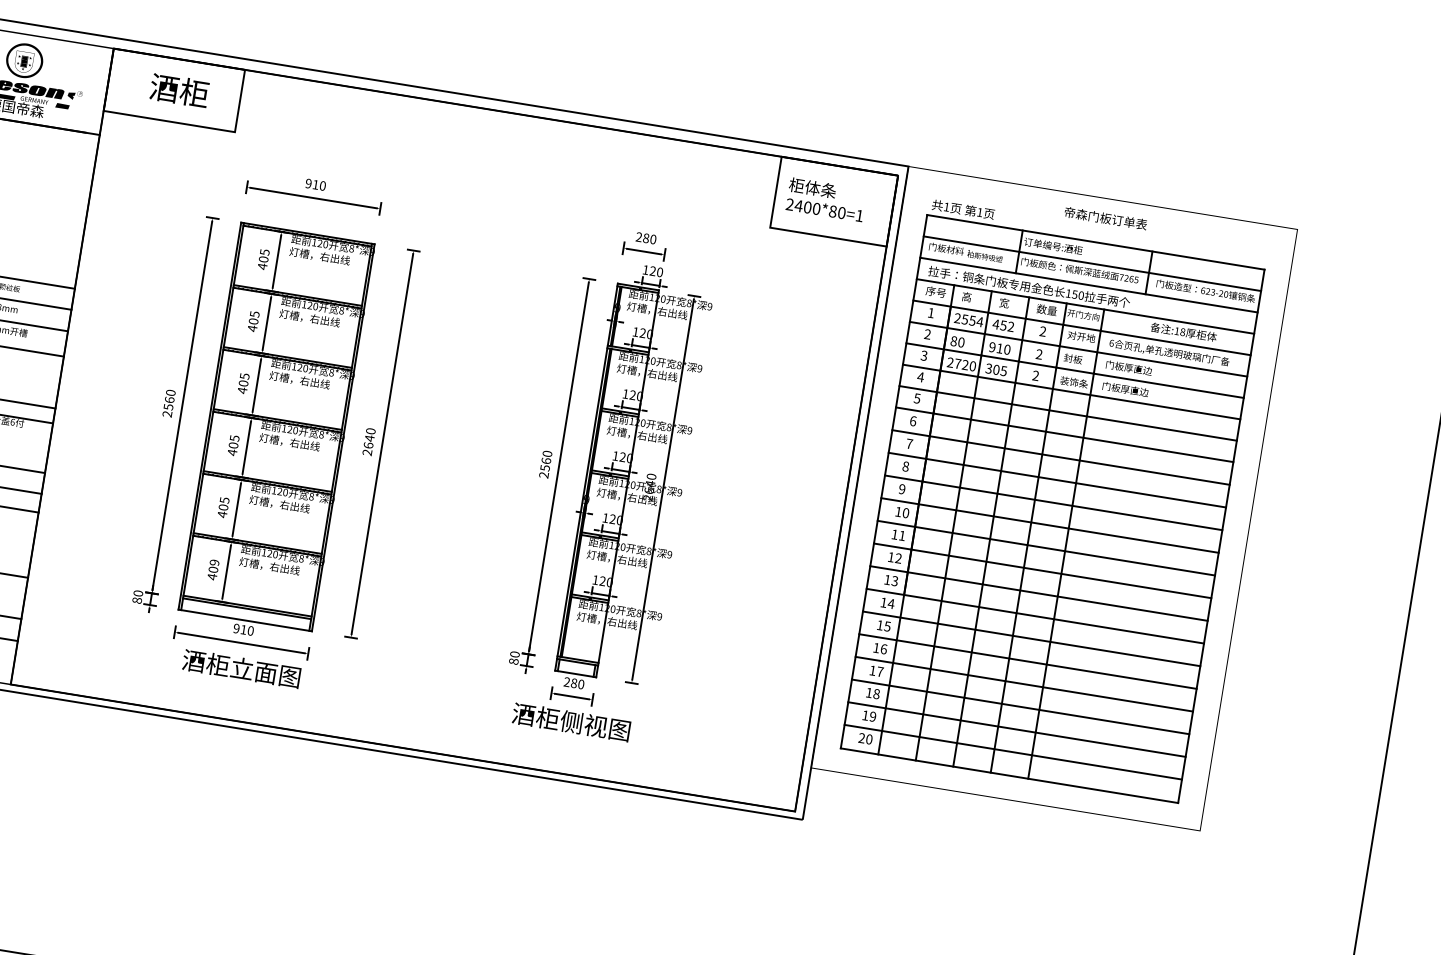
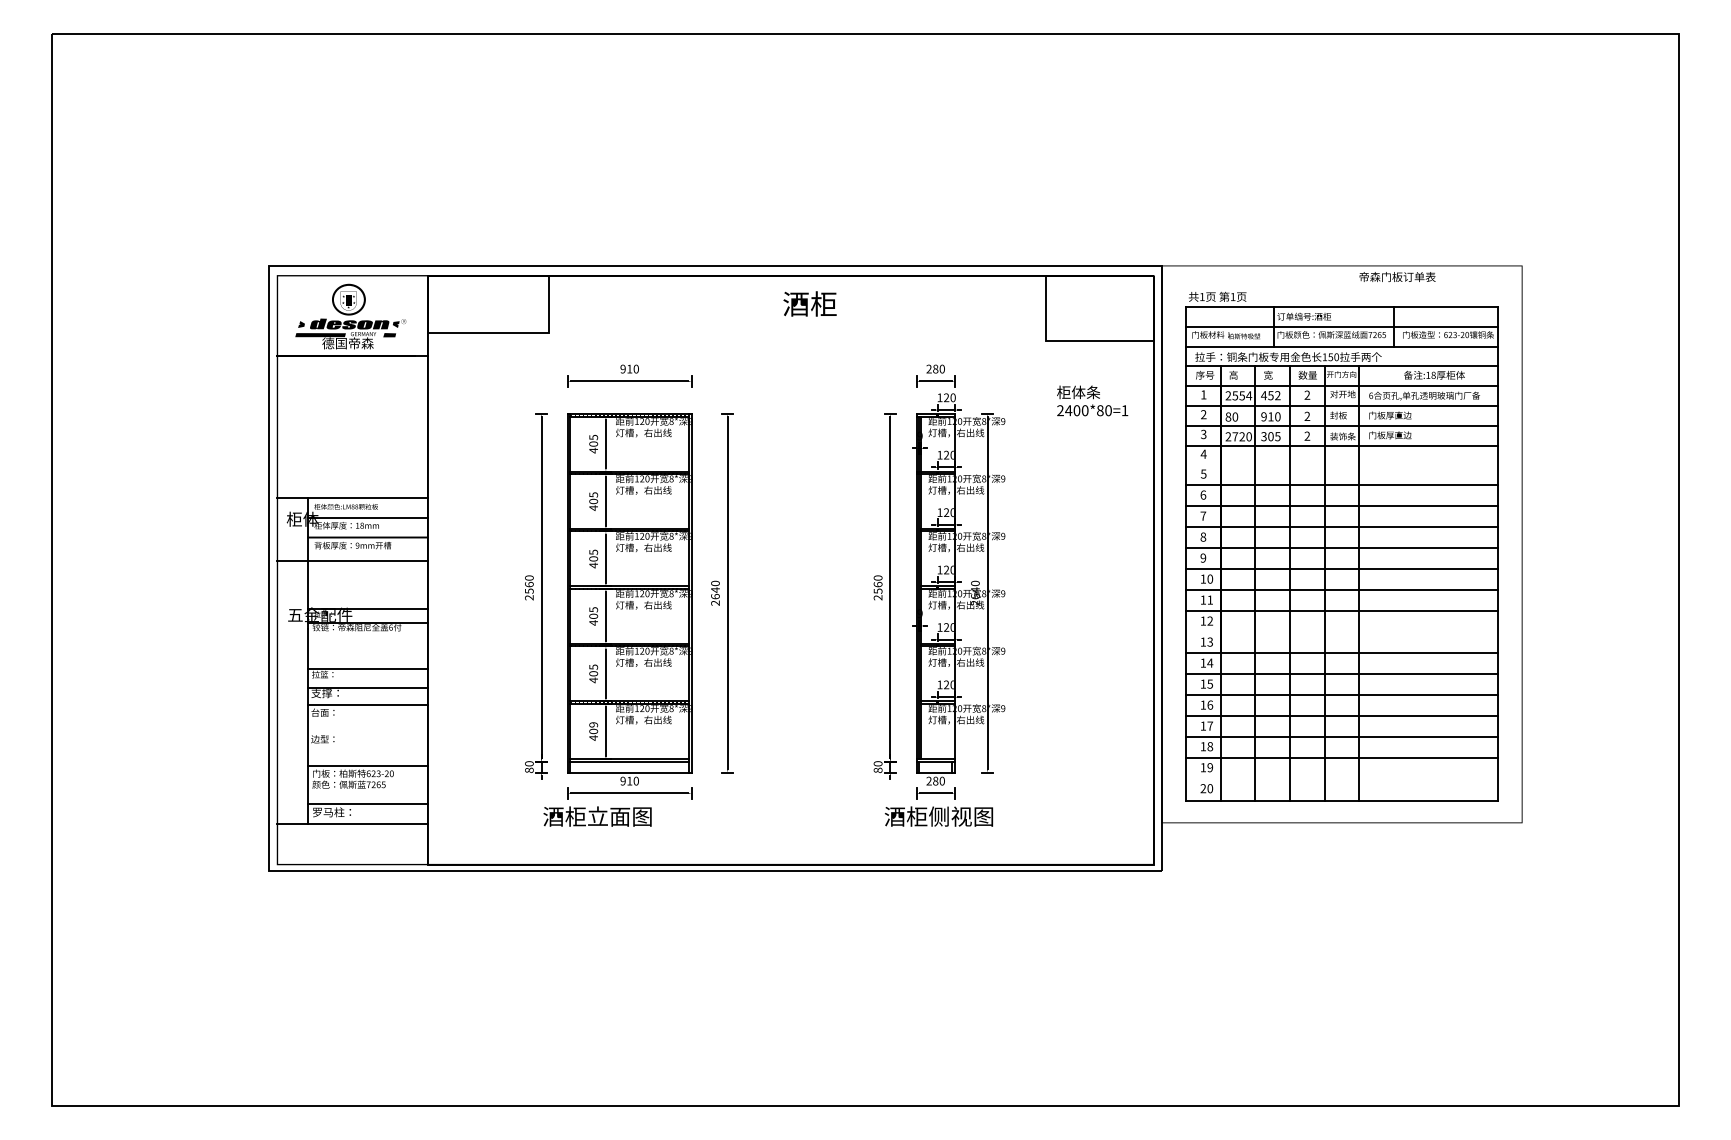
text: (179, 89) -> (809, 303), moved
text: (826, 199) -> (1092, 400), moved
text: (1105, 217) -> (1397, 276), moved
line: (1067, 413) -> (1341, 465), removed
line: (1038, 593) -> (1341, 632), removed
text: (241, 668) -> (597, 816), moved
line: (1012, 752) -> (1341, 779), removed

